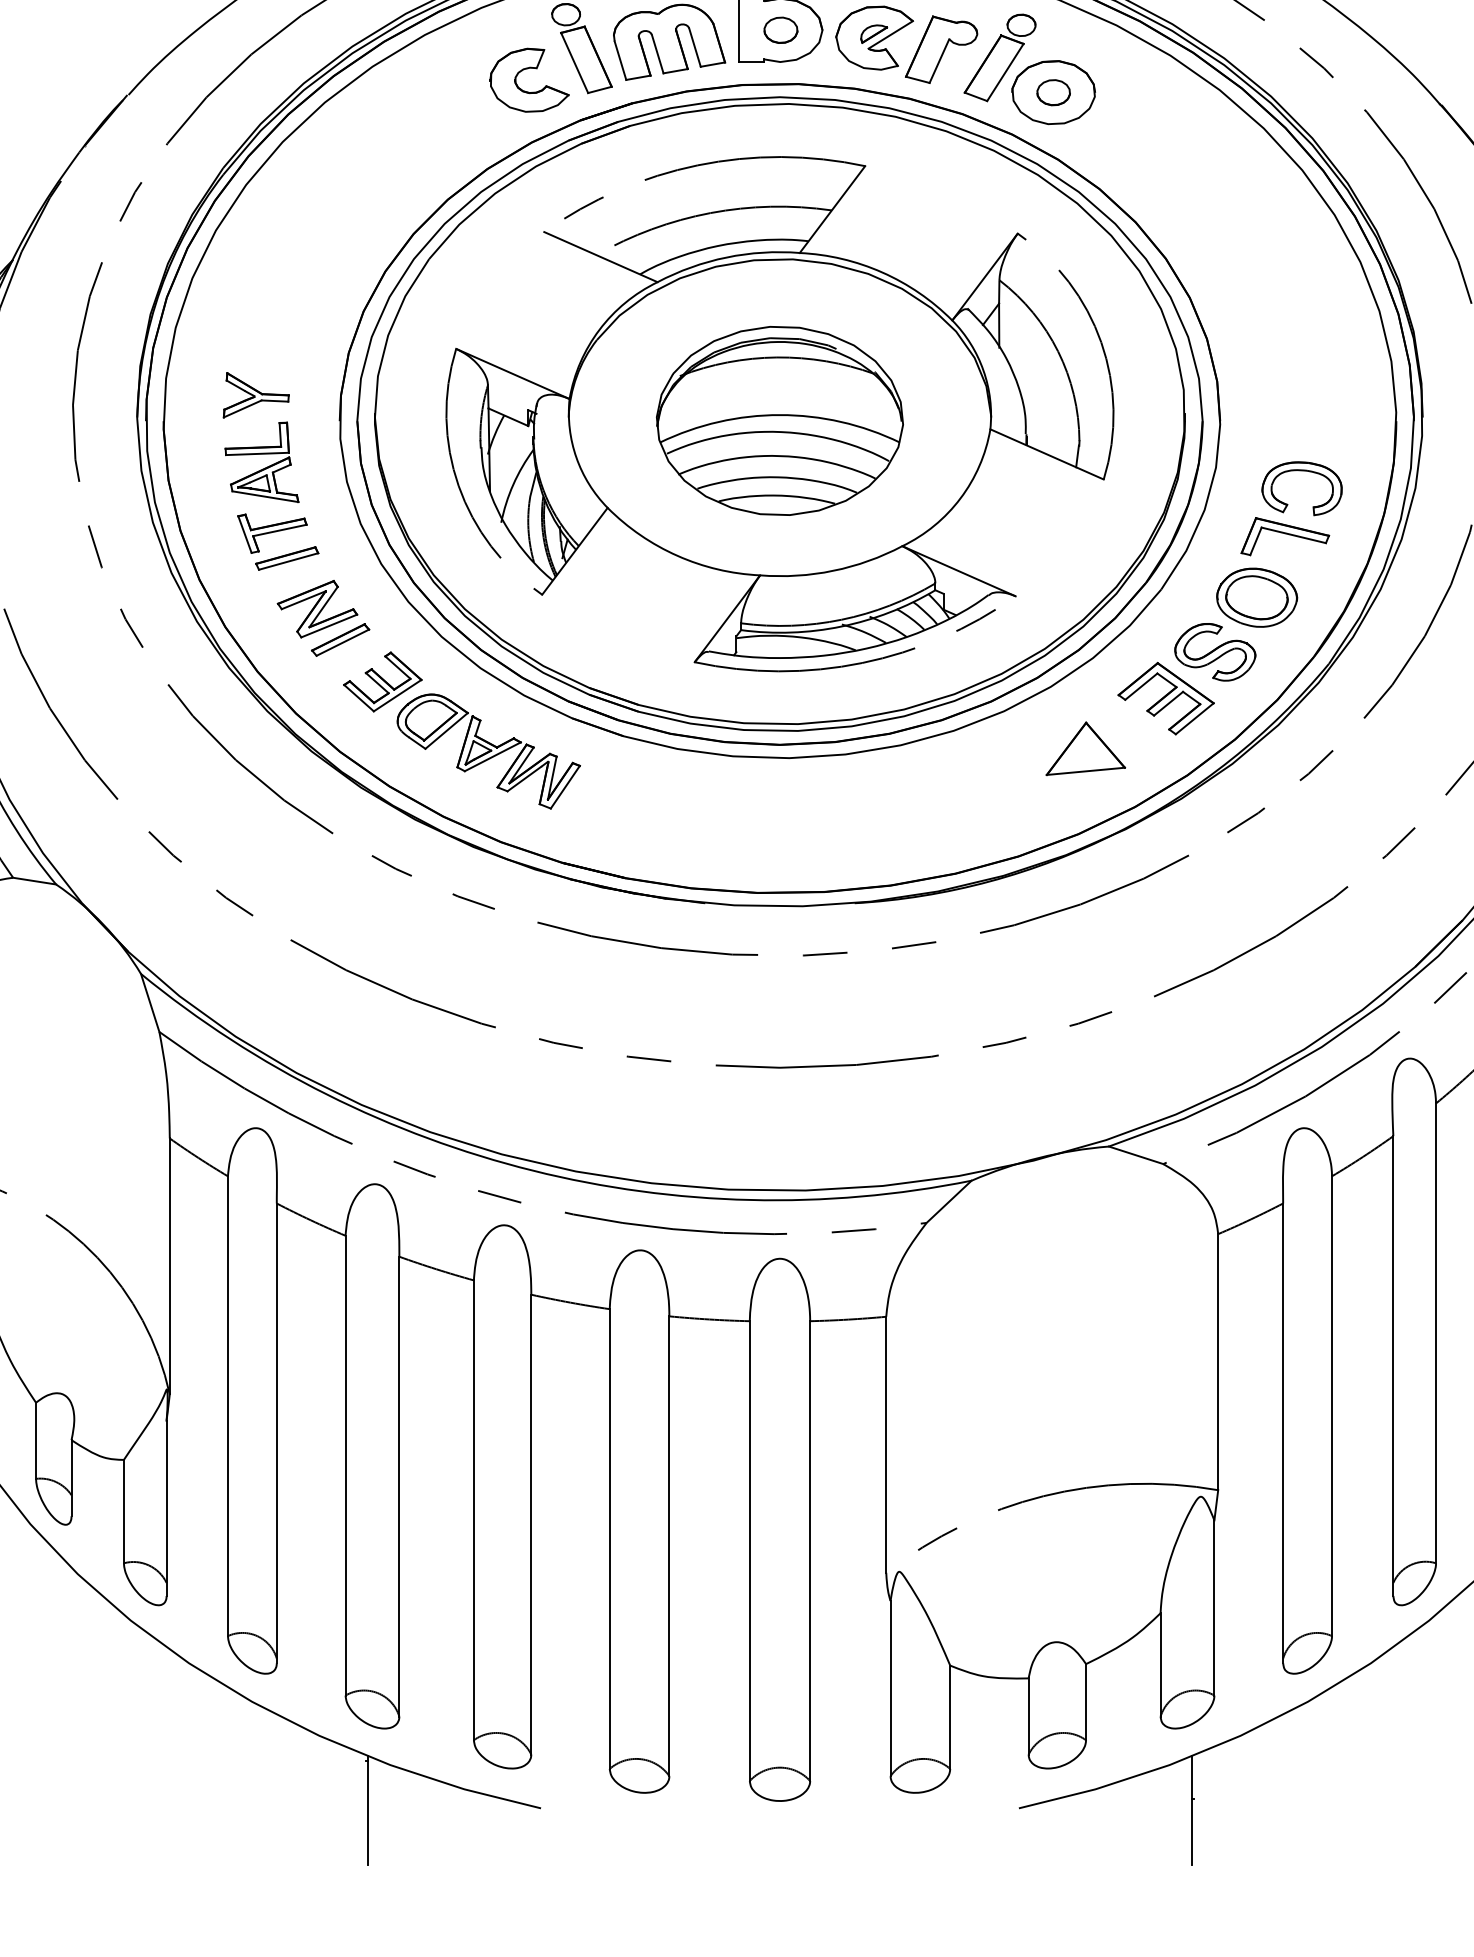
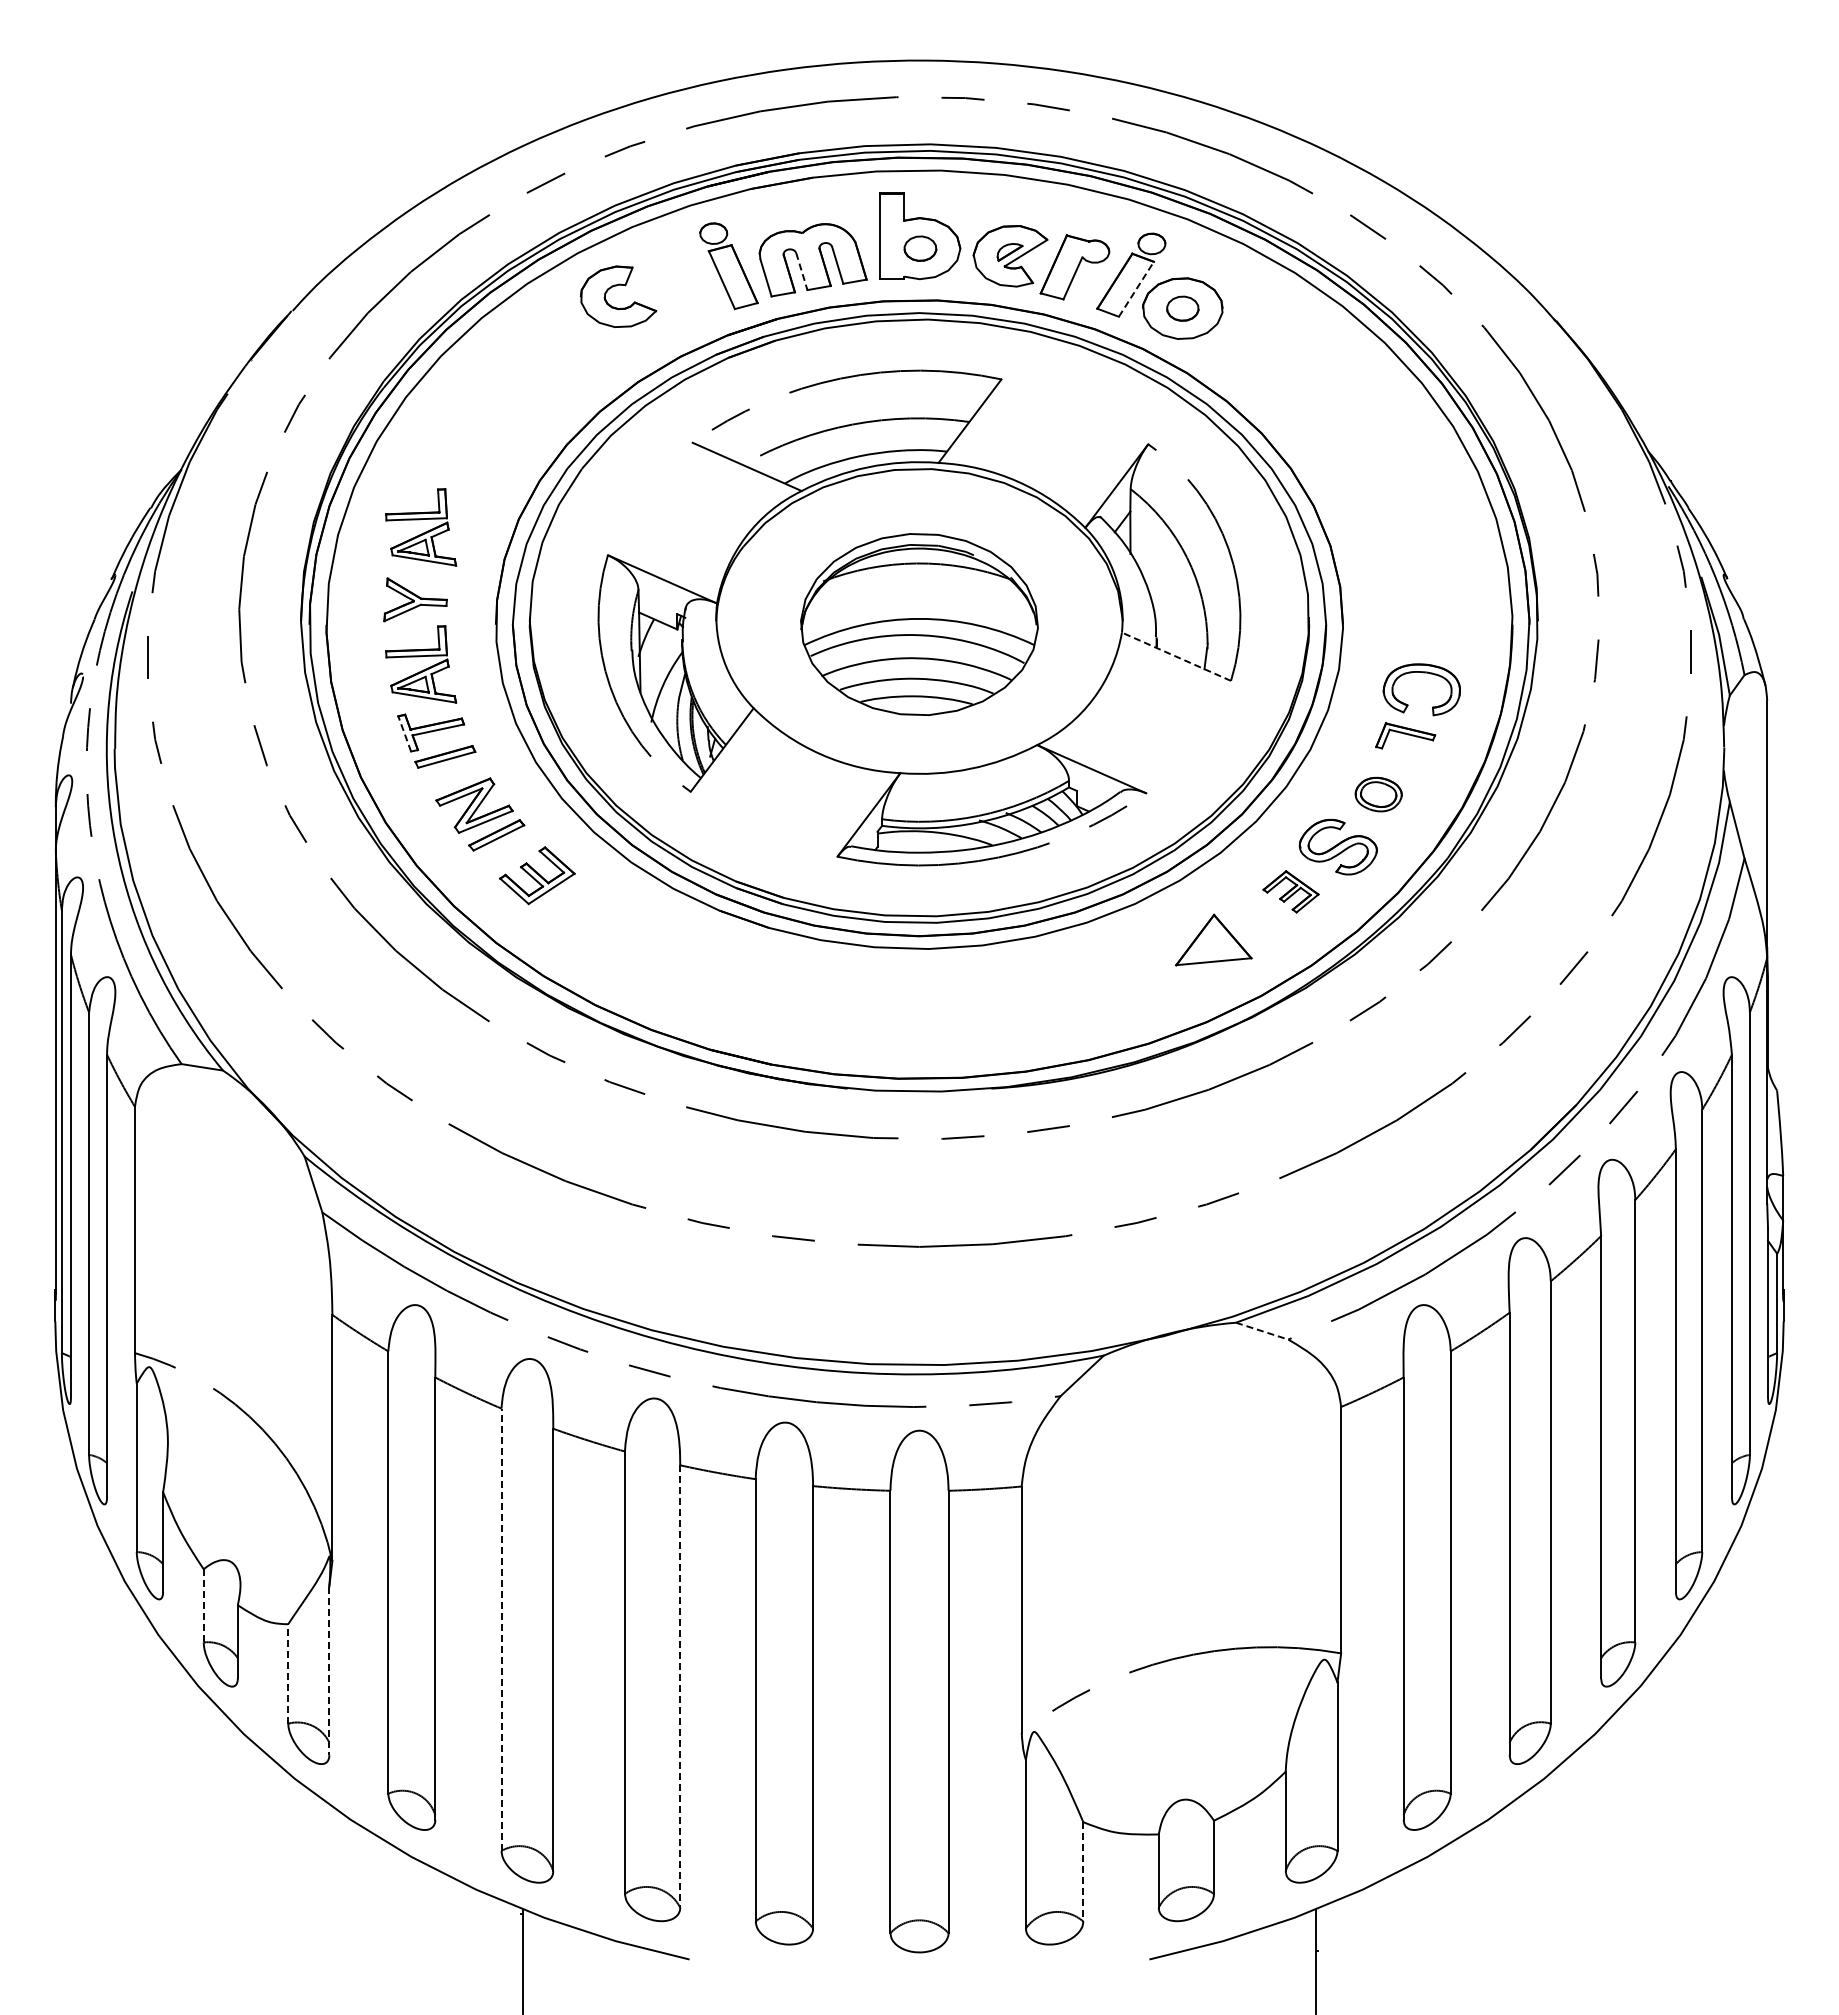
line: (658, 55) -> (802, 272), solid -> dashed
part: (527, 69) -> (616, 286), moved
line: (1005, 72) -> (1136, 289), solid -> dashed
part: (262, 320) -> (421, 527), added
line: (1047, 454) -> (1176, 656), solid -> dashed
line: (244, 534) -> (404, 733), solid -> dashed
part: (1285, 536) -> (1405, 735), size x0.7
part: (1257, 597) -> (1378, 794), size x0.6
part: (1165, 698) -> (1290, 891), size x0.6
part: (488, 751) -> (639, 942), removed
line: (1136, 1155) -> (1262, 1331), solid -> dashed
line: (35, 1440) -> (203, 1605), solid -> dashed
line: (345, 1465) -> (501, 1629), solid -> dashed
line: (166, 1509) -> (329, 1671), solid -> dashed
line: (124, 1511) -> (288, 1673), solid -> dashed
line: (531, 1524) -> (680, 1686), solid -> dashed
line: (950, 1716) -> (1083, 1871), solid -> dashed

